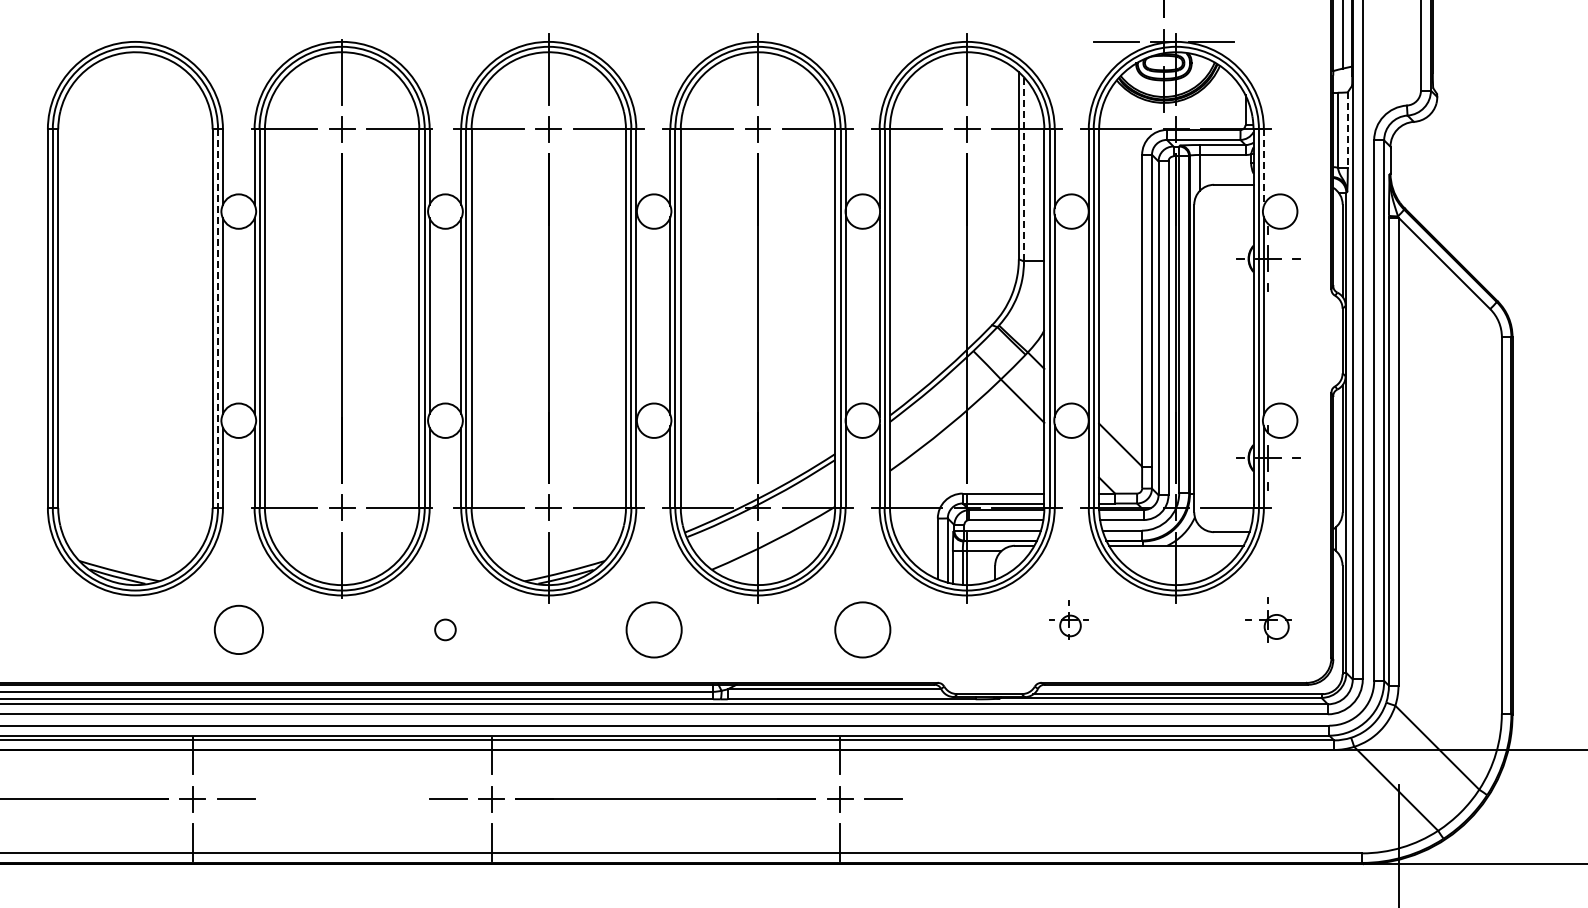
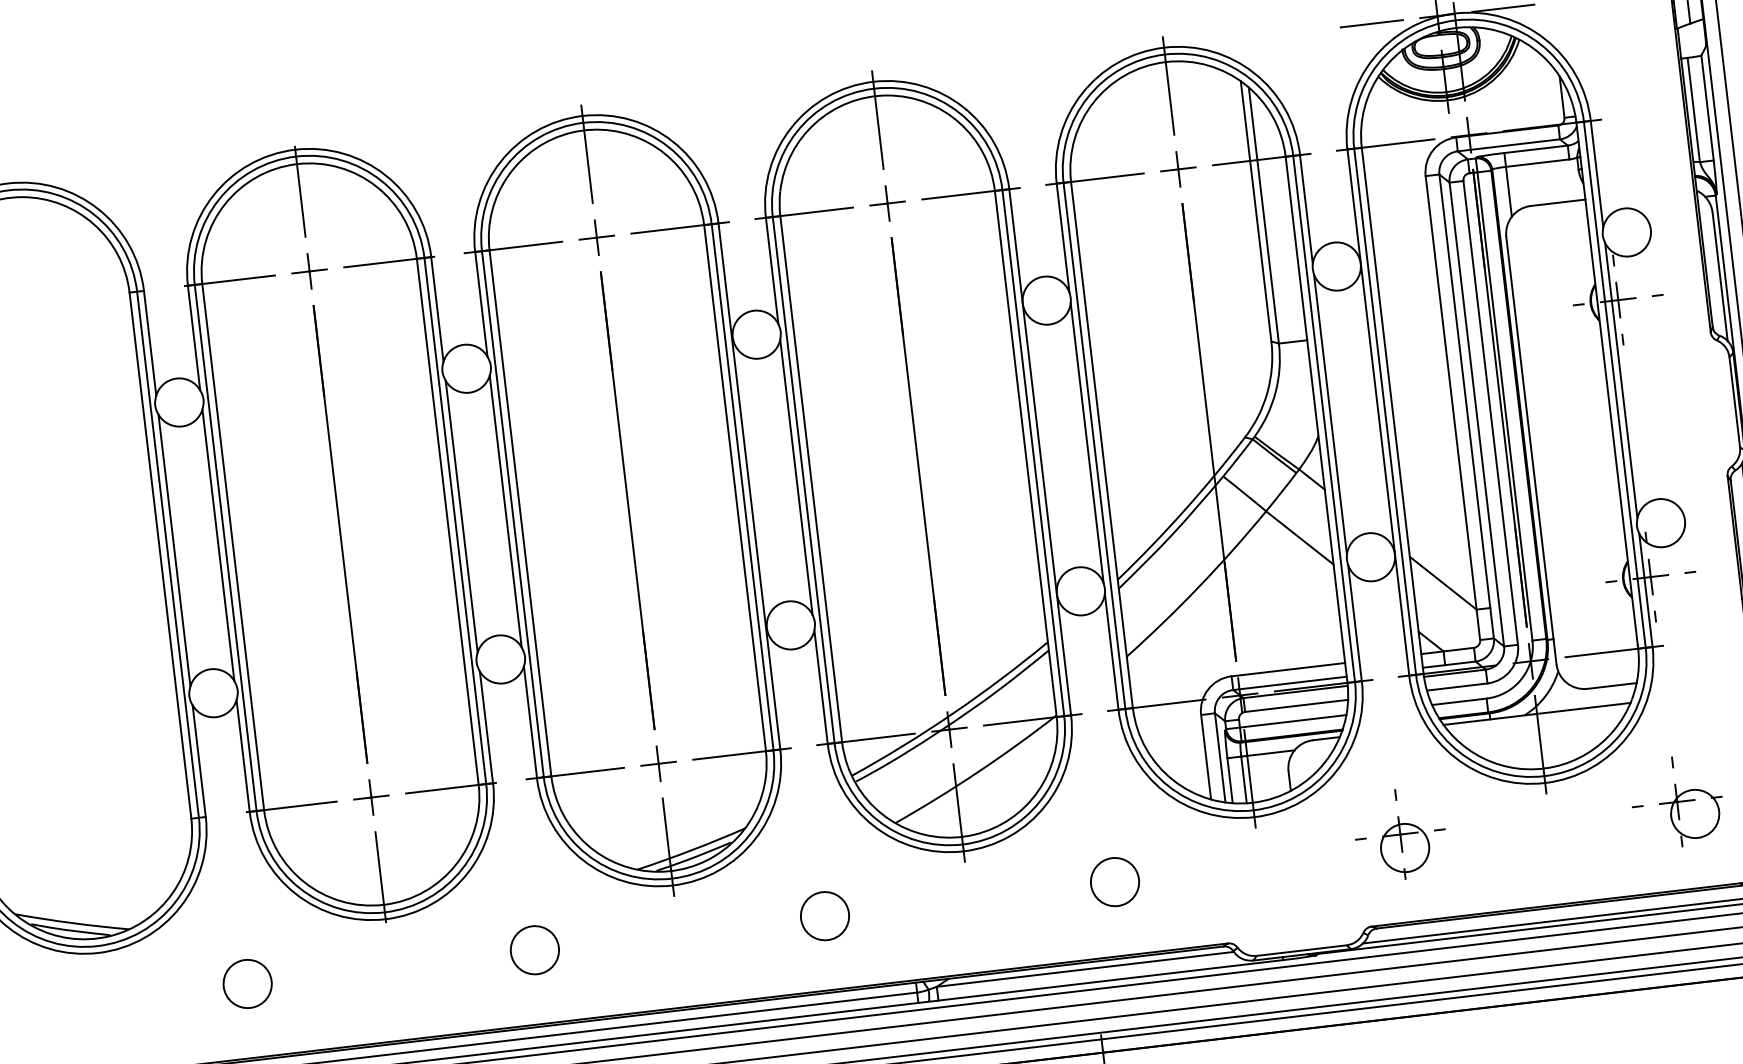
line: (1347, 130) -> (1707, 108), dashed -> solid
line: (1024, 168) -> (1264, 214), dashed -> solid
line: (1263, 168) -> (1596, 175), dashed -> solid
line: (218, 319) -> (168, 555), dashed -> solid
part: (1068, 619) -> (1399, 833), size x1.67
part: (1268, 619) -> (1677, 801), size x1.43
circle: (238, 629) -> (247, 983), size x0.71
circle: (445, 629) -> (534, 949), size x1.67
circle: (653, 629) -> (824, 915), size x0.62
circle: (862, 629) -> (1114, 881), size x0.62

